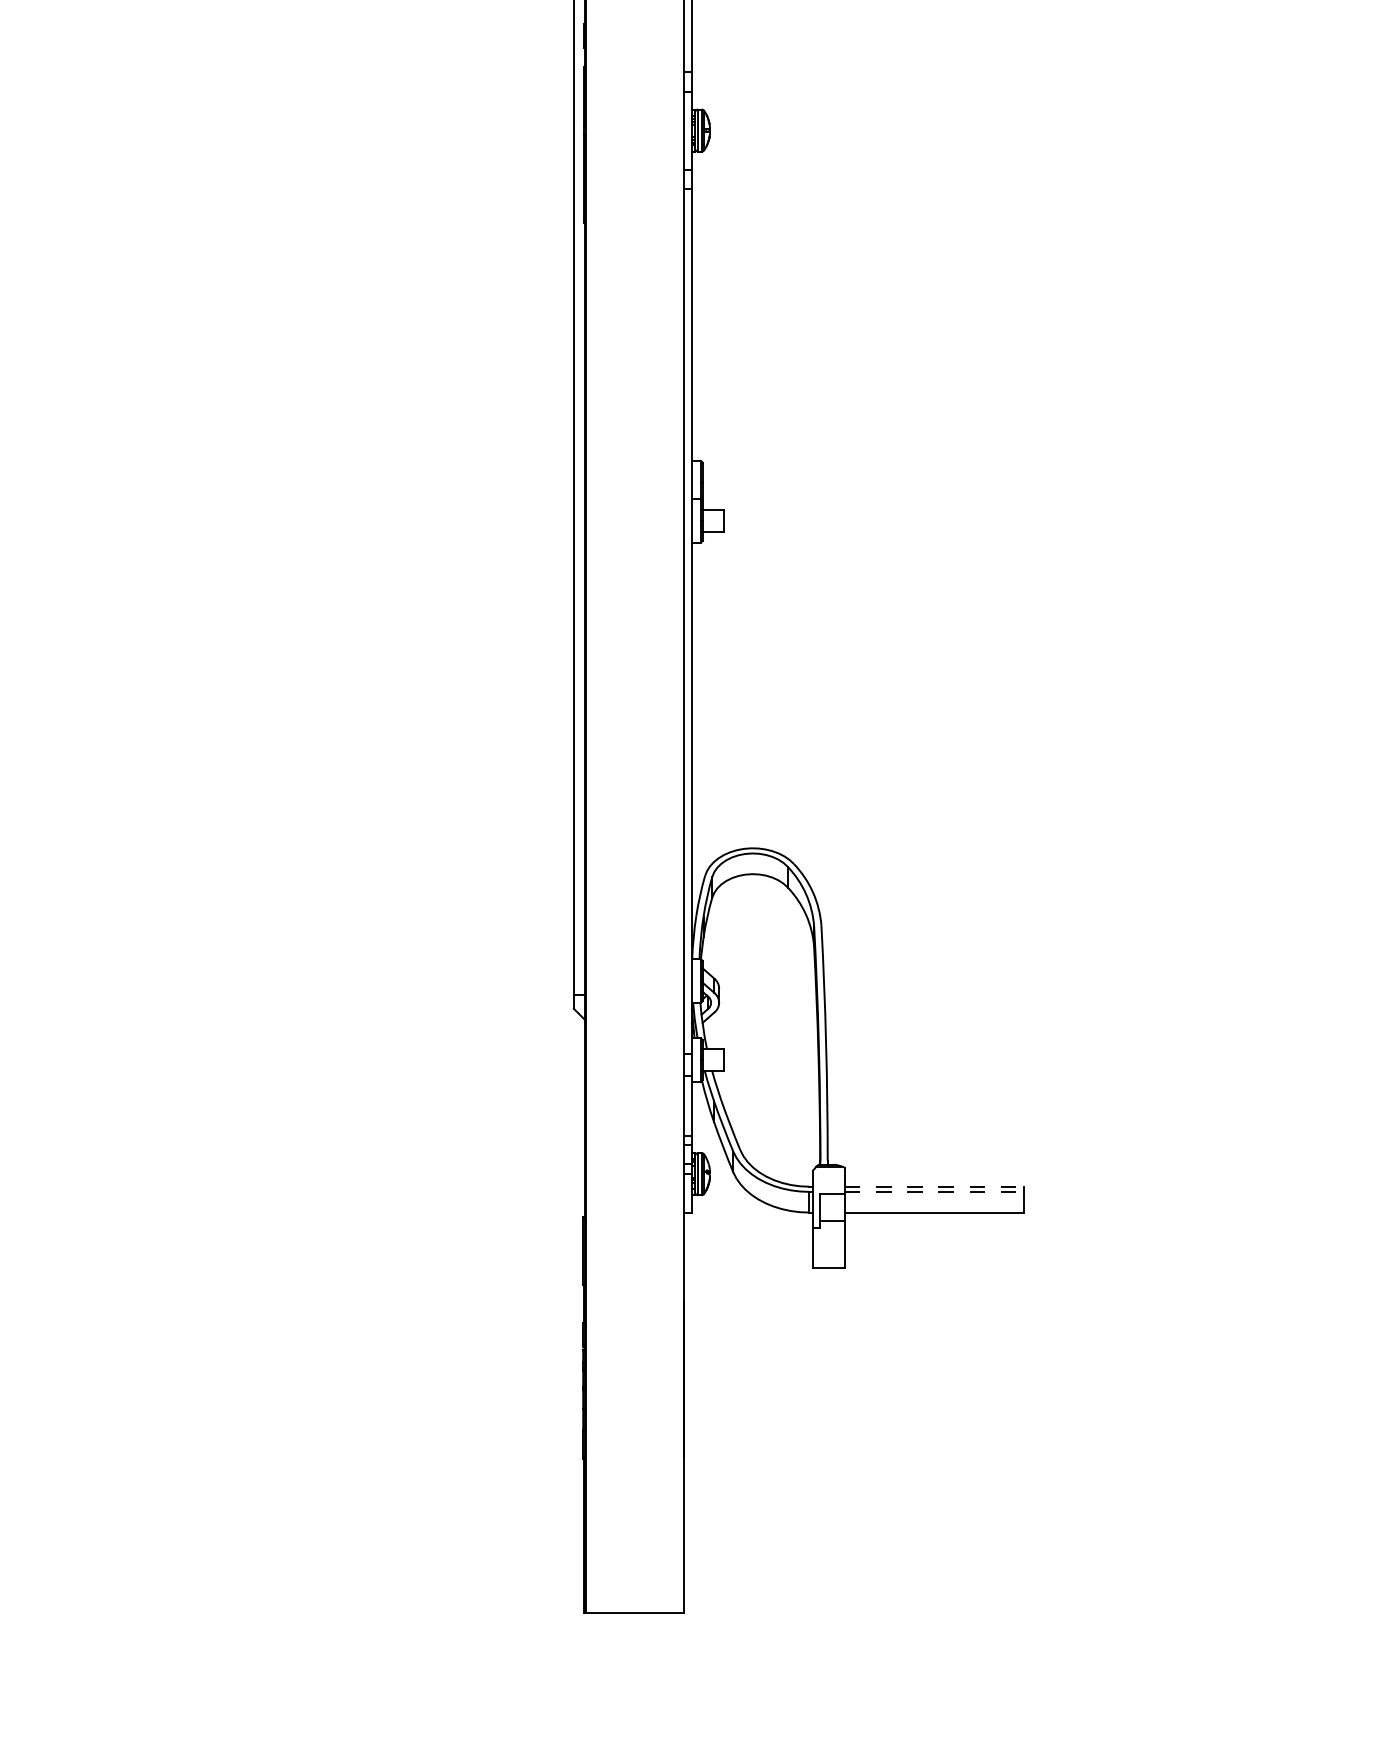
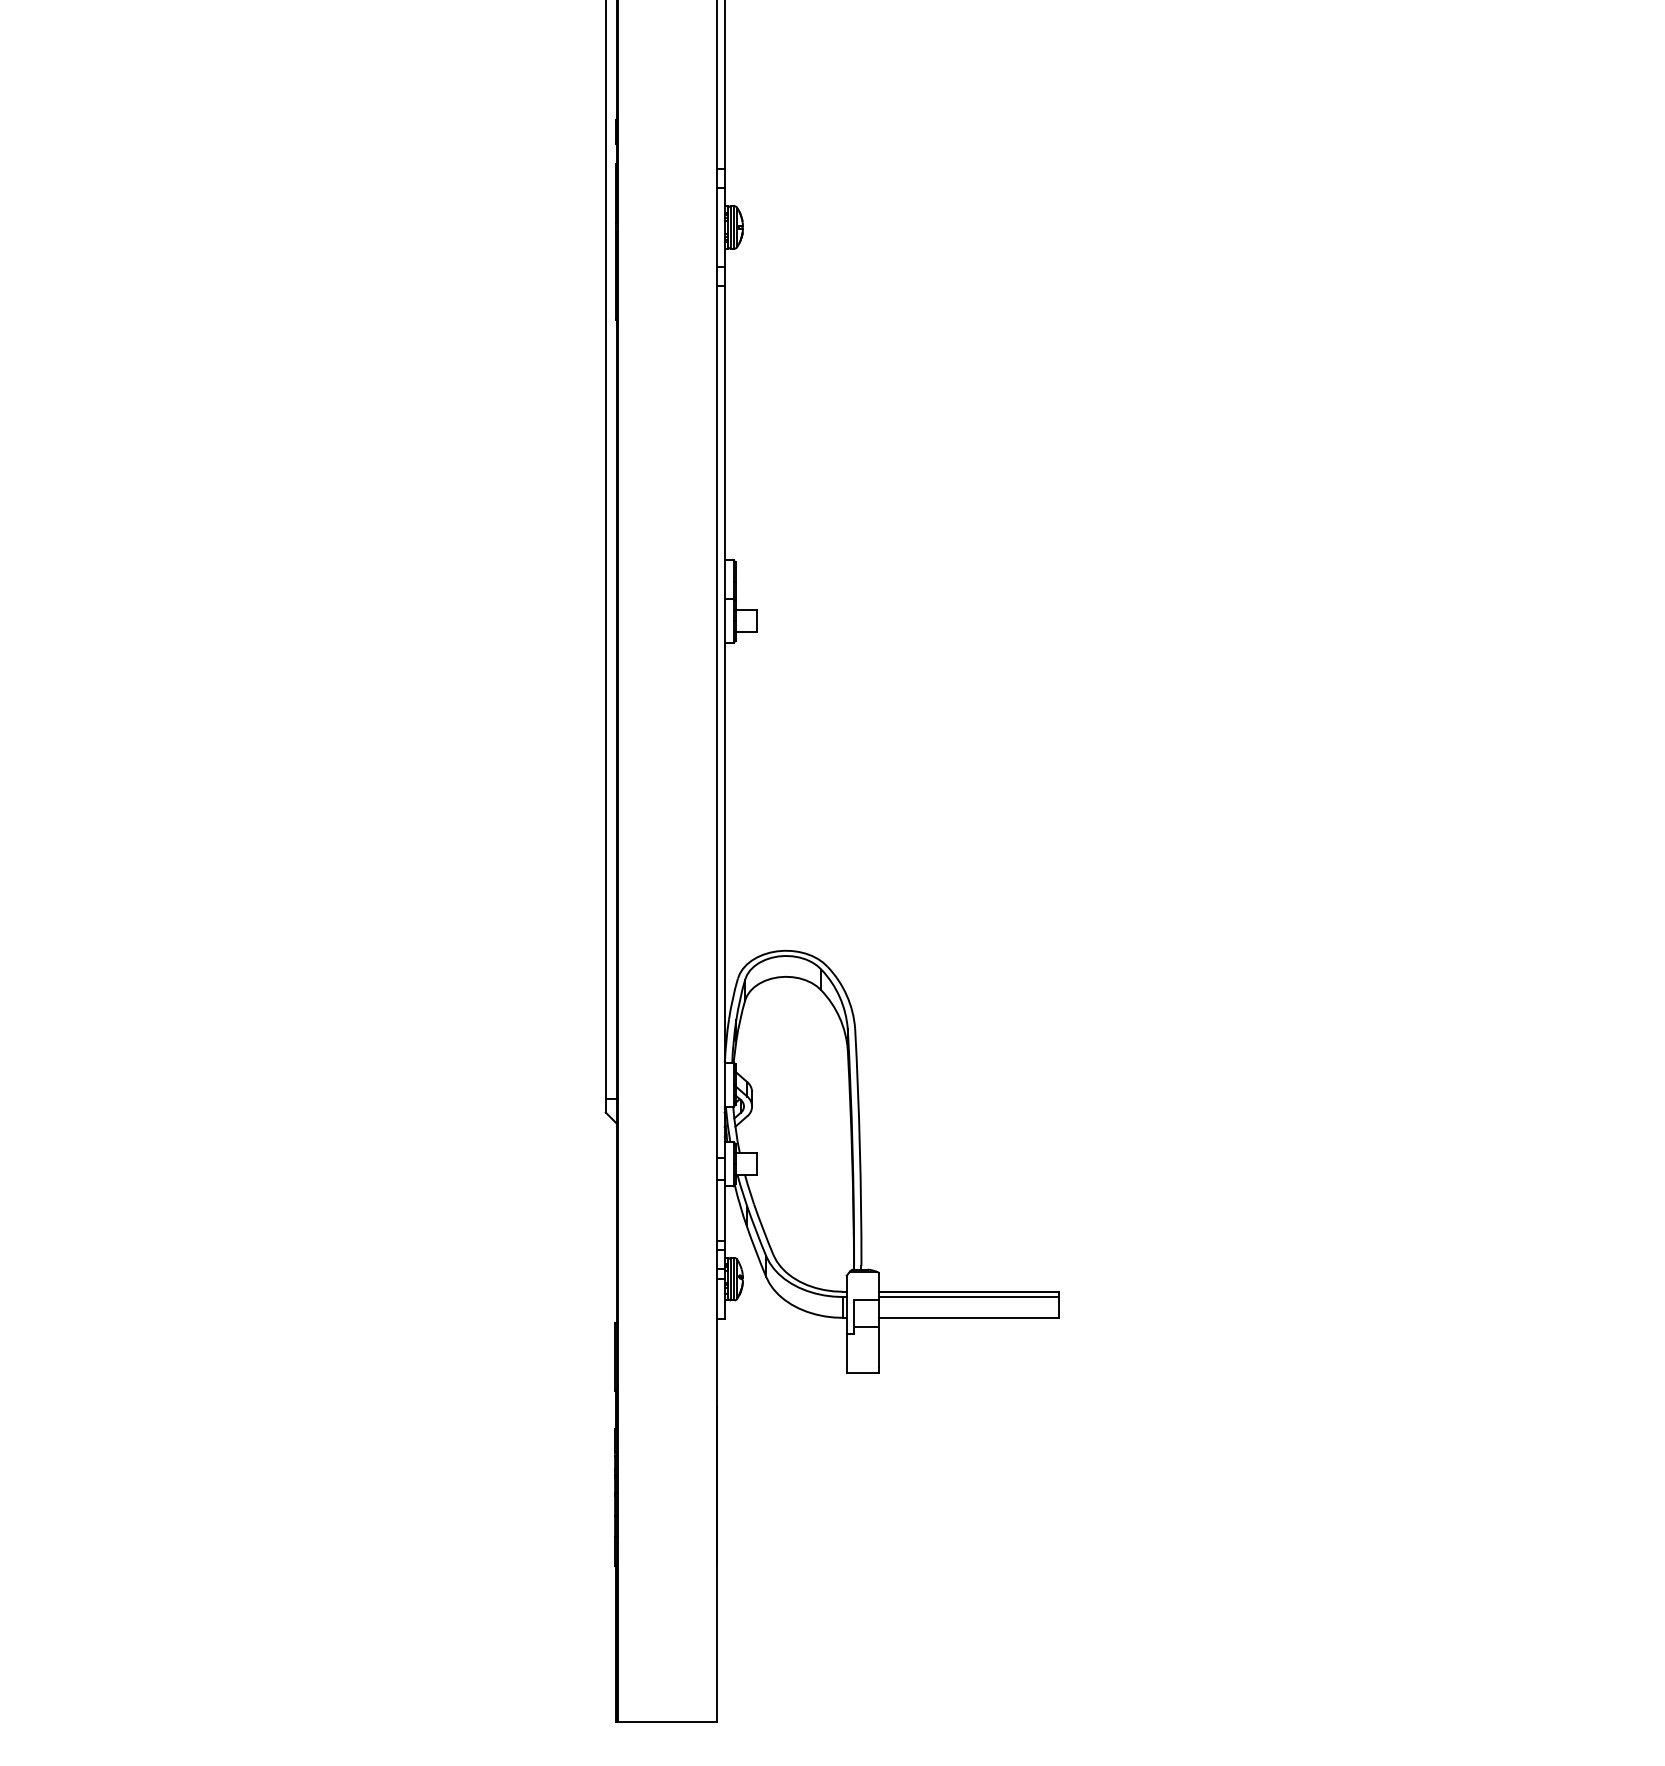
line: (934, 1186) -> (969, 1291), dashed -> solid
line: (934, 1192) -> (969, 1297), dashed -> solid

